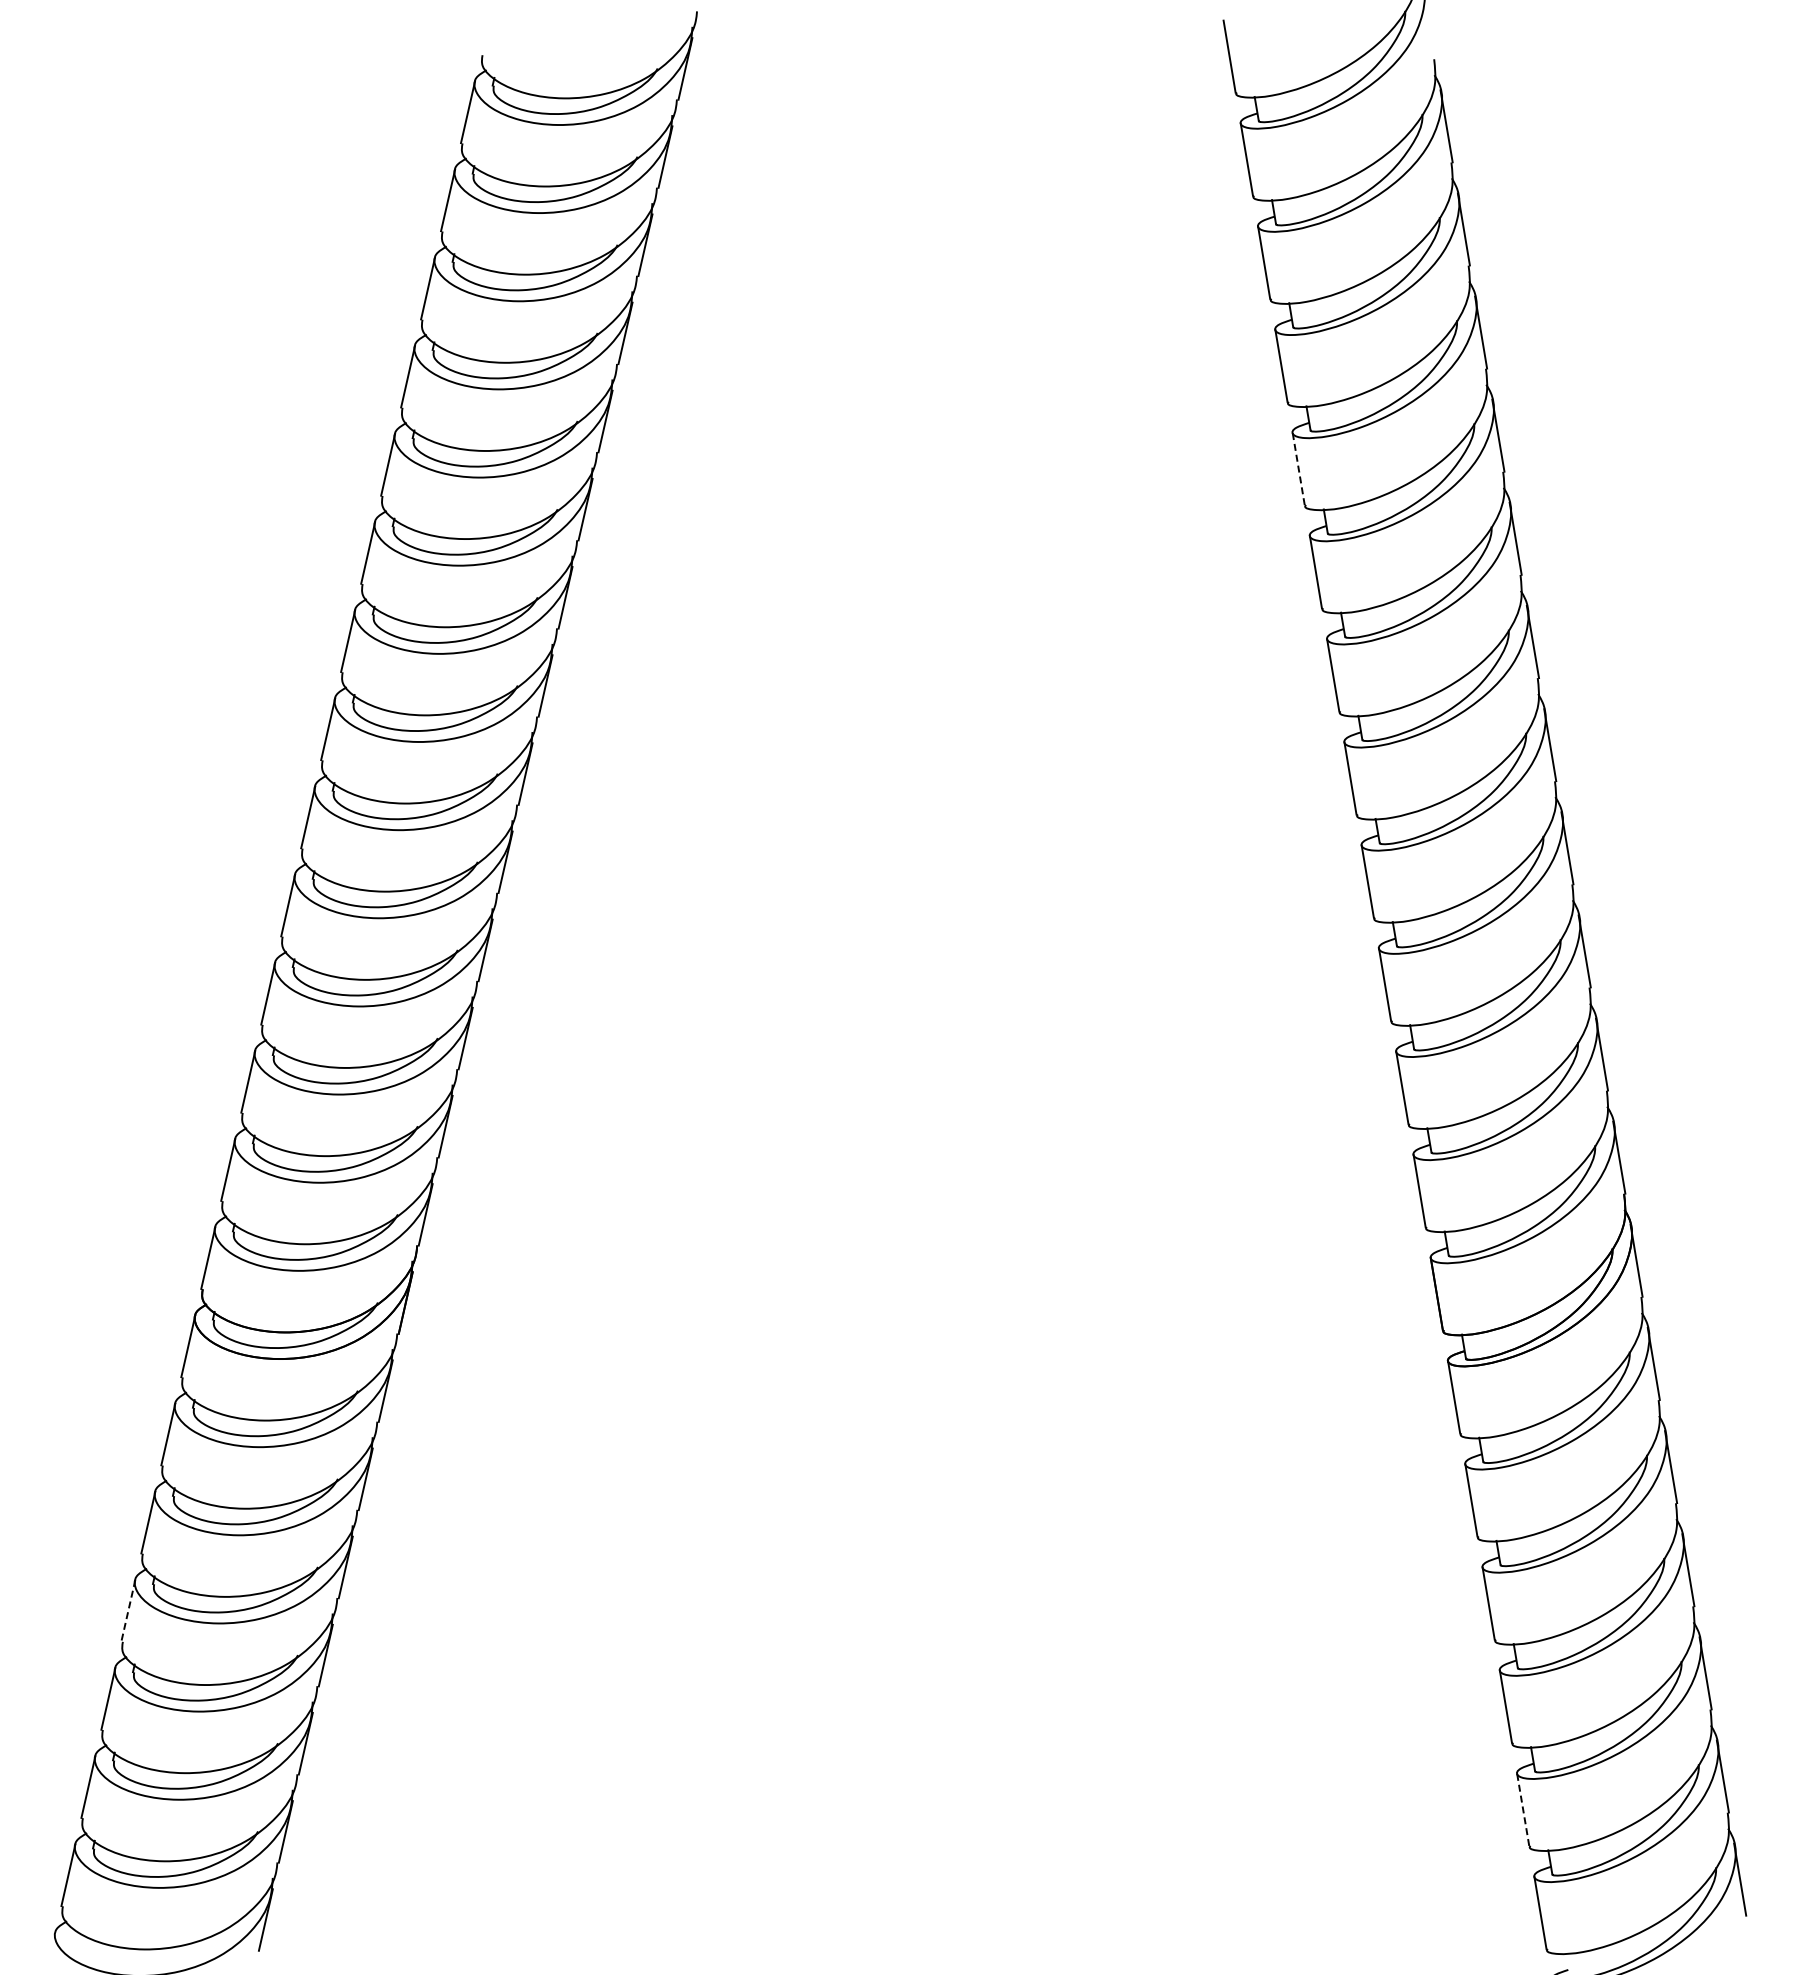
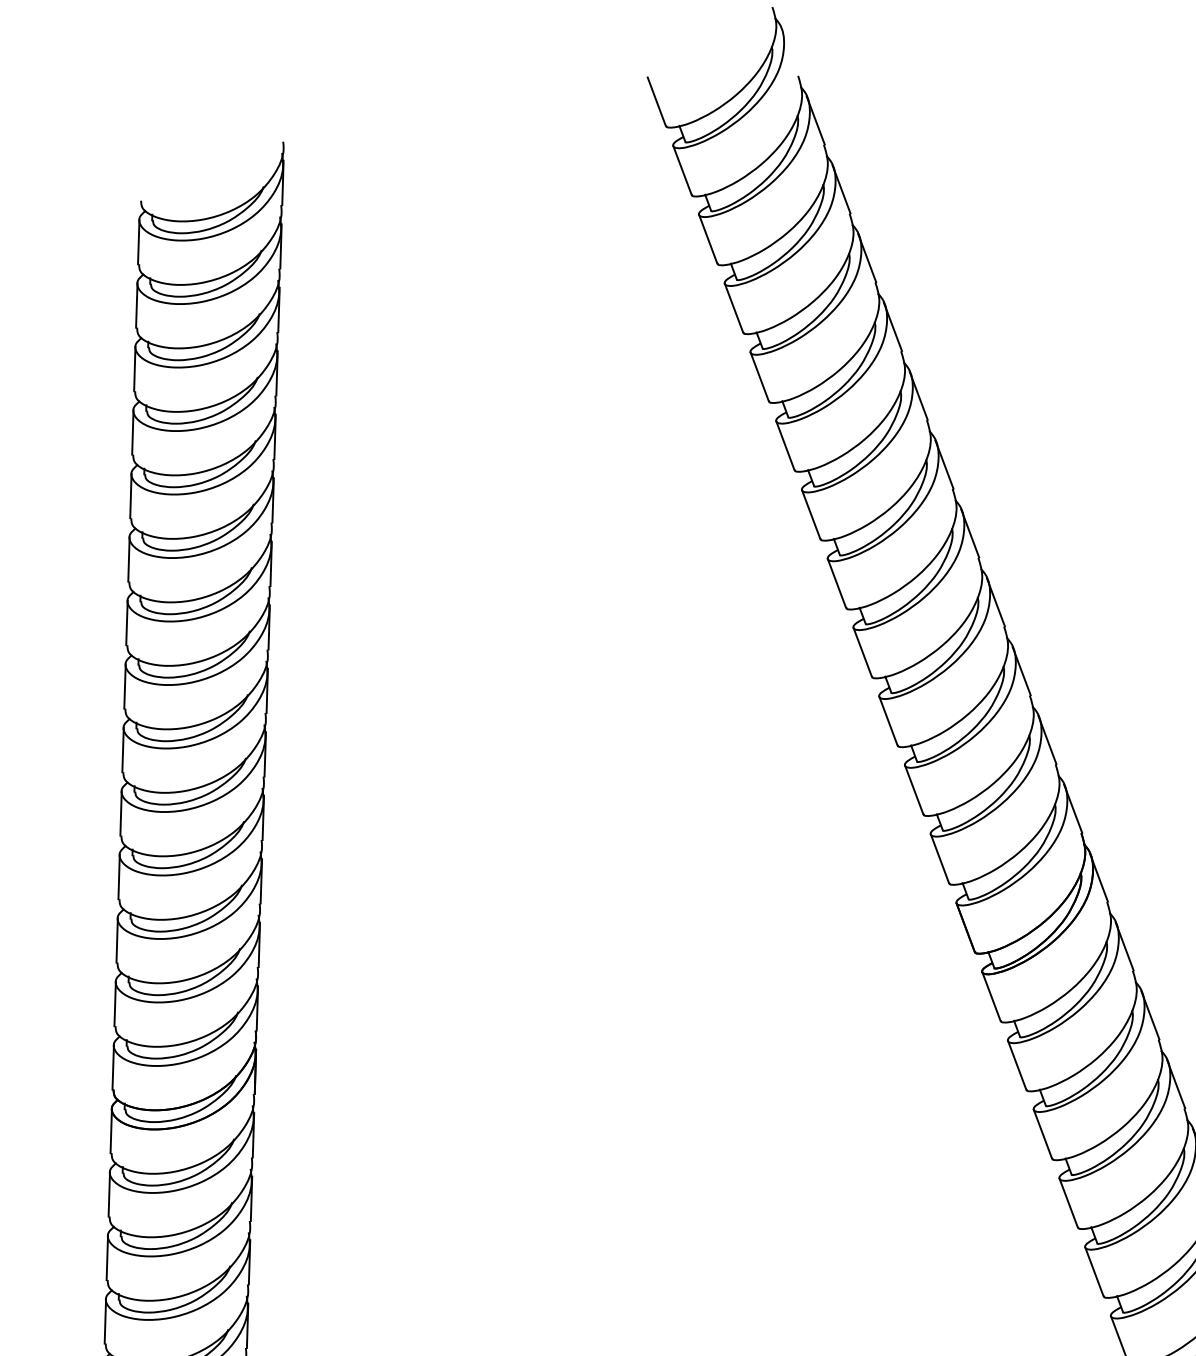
line: (1298, 469) -> (759, 377), dashed -> solid
line: (128, 1610) -> (105, 1321), dashed -> solid
line: (1523, 1809) -> (1094, 1271), dashed -> solid

